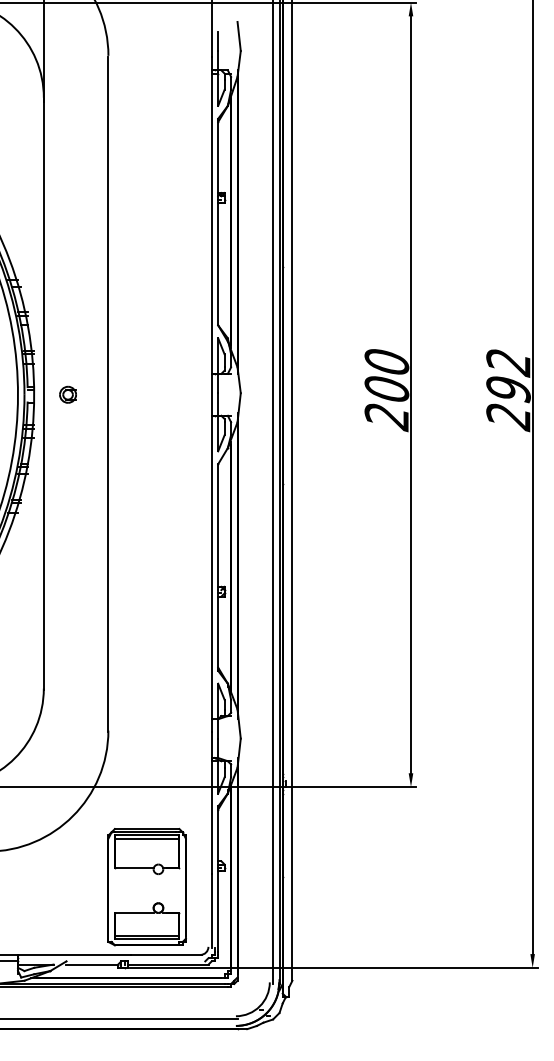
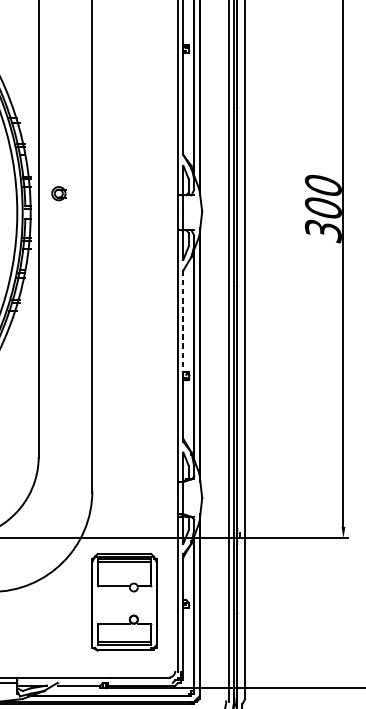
part: (67, 394) -> (58, 193), moved
text: (386, 417) -> (323, 231), 200 -> 300
line: (218, 526) -> (183, 322), solid -> dashed
part: (146, 887) -> (123, 602), moved

